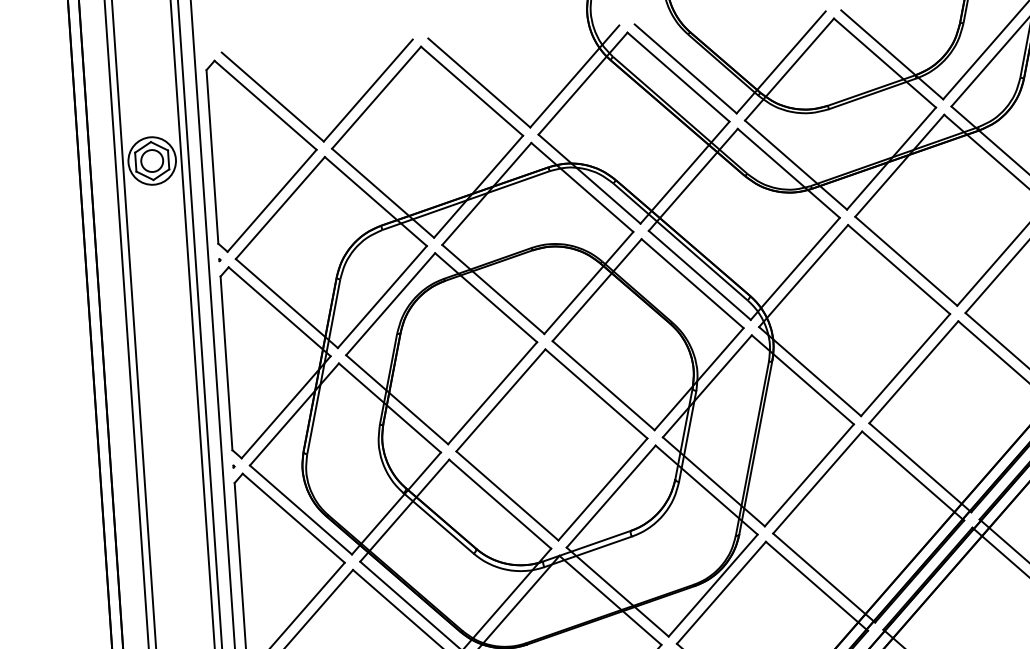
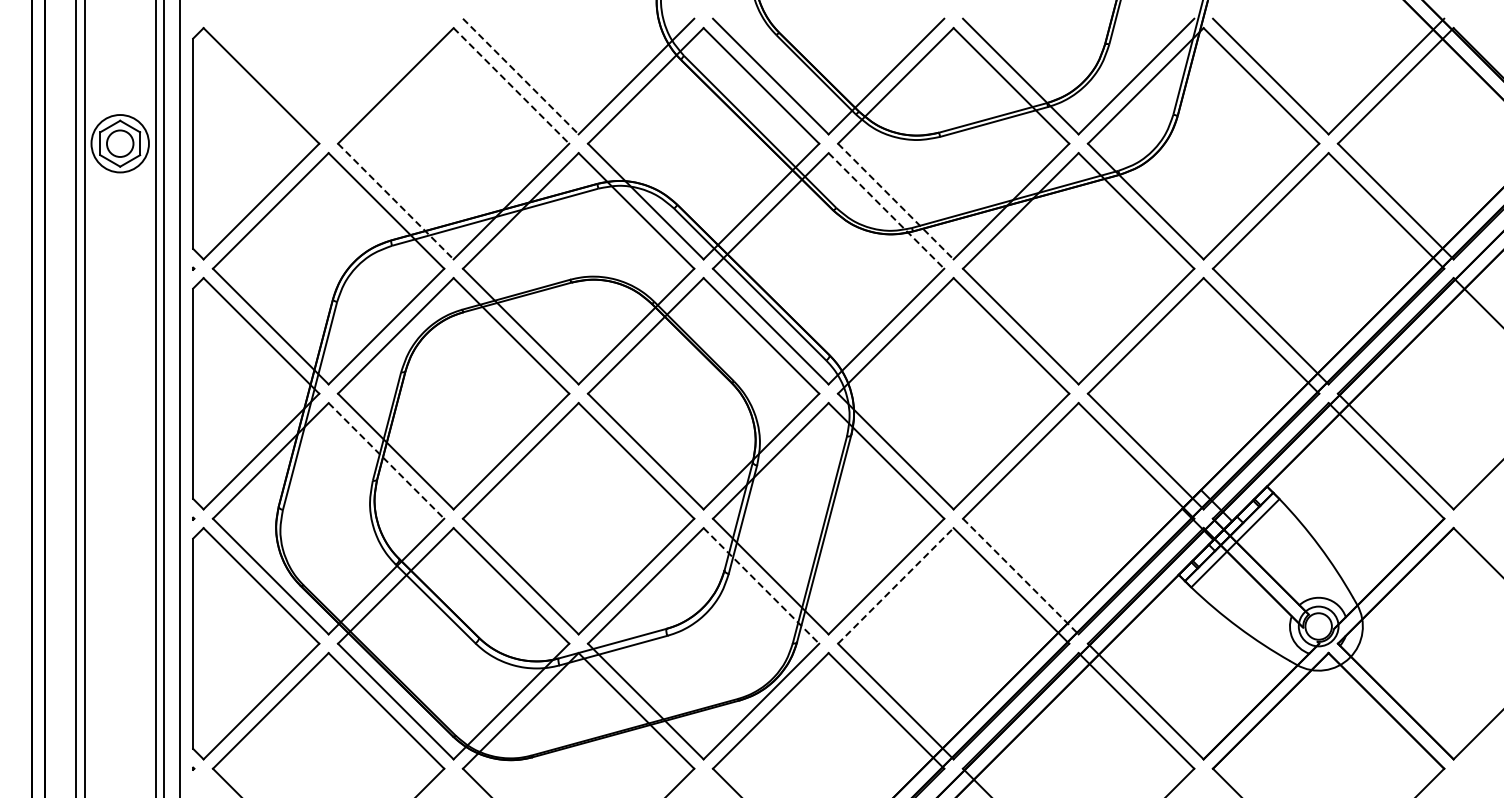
line: (479, 82) -> (520, 76), solid -> dashed
line: (472, 90) -> (511, 85), solid -> dashed
part: (298, 118) -> (300, 104), removed
line: (795, 165) -> (895, 201), solid -> dashed
line: (788, 173) -> (886, 210), solid -> dashed
line: (382, 193) -> (395, 201), solid -> dashed
line: (389, 407) -> (386, 460), solid -> dashed
line: (920, 467) -> (1020, 576), solid -> dashed
line: (817, 482) -> (895, 585), solid -> dashed
line: (706, 489) -> (761, 585), solid -> dashed

